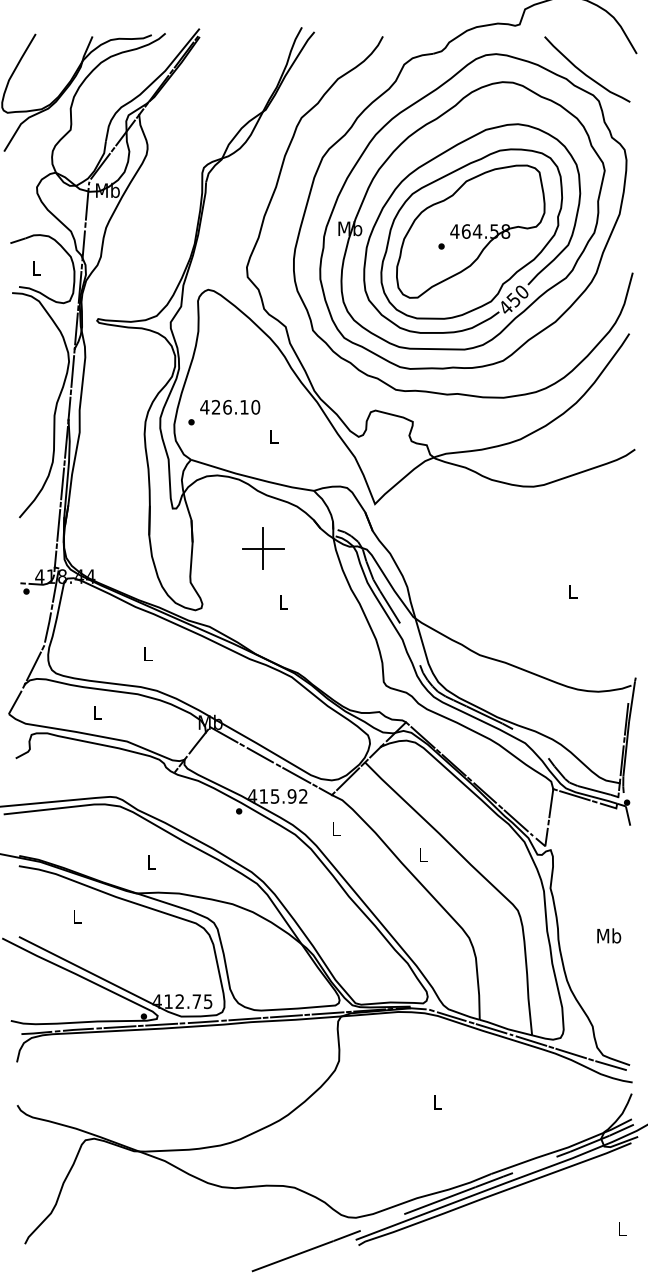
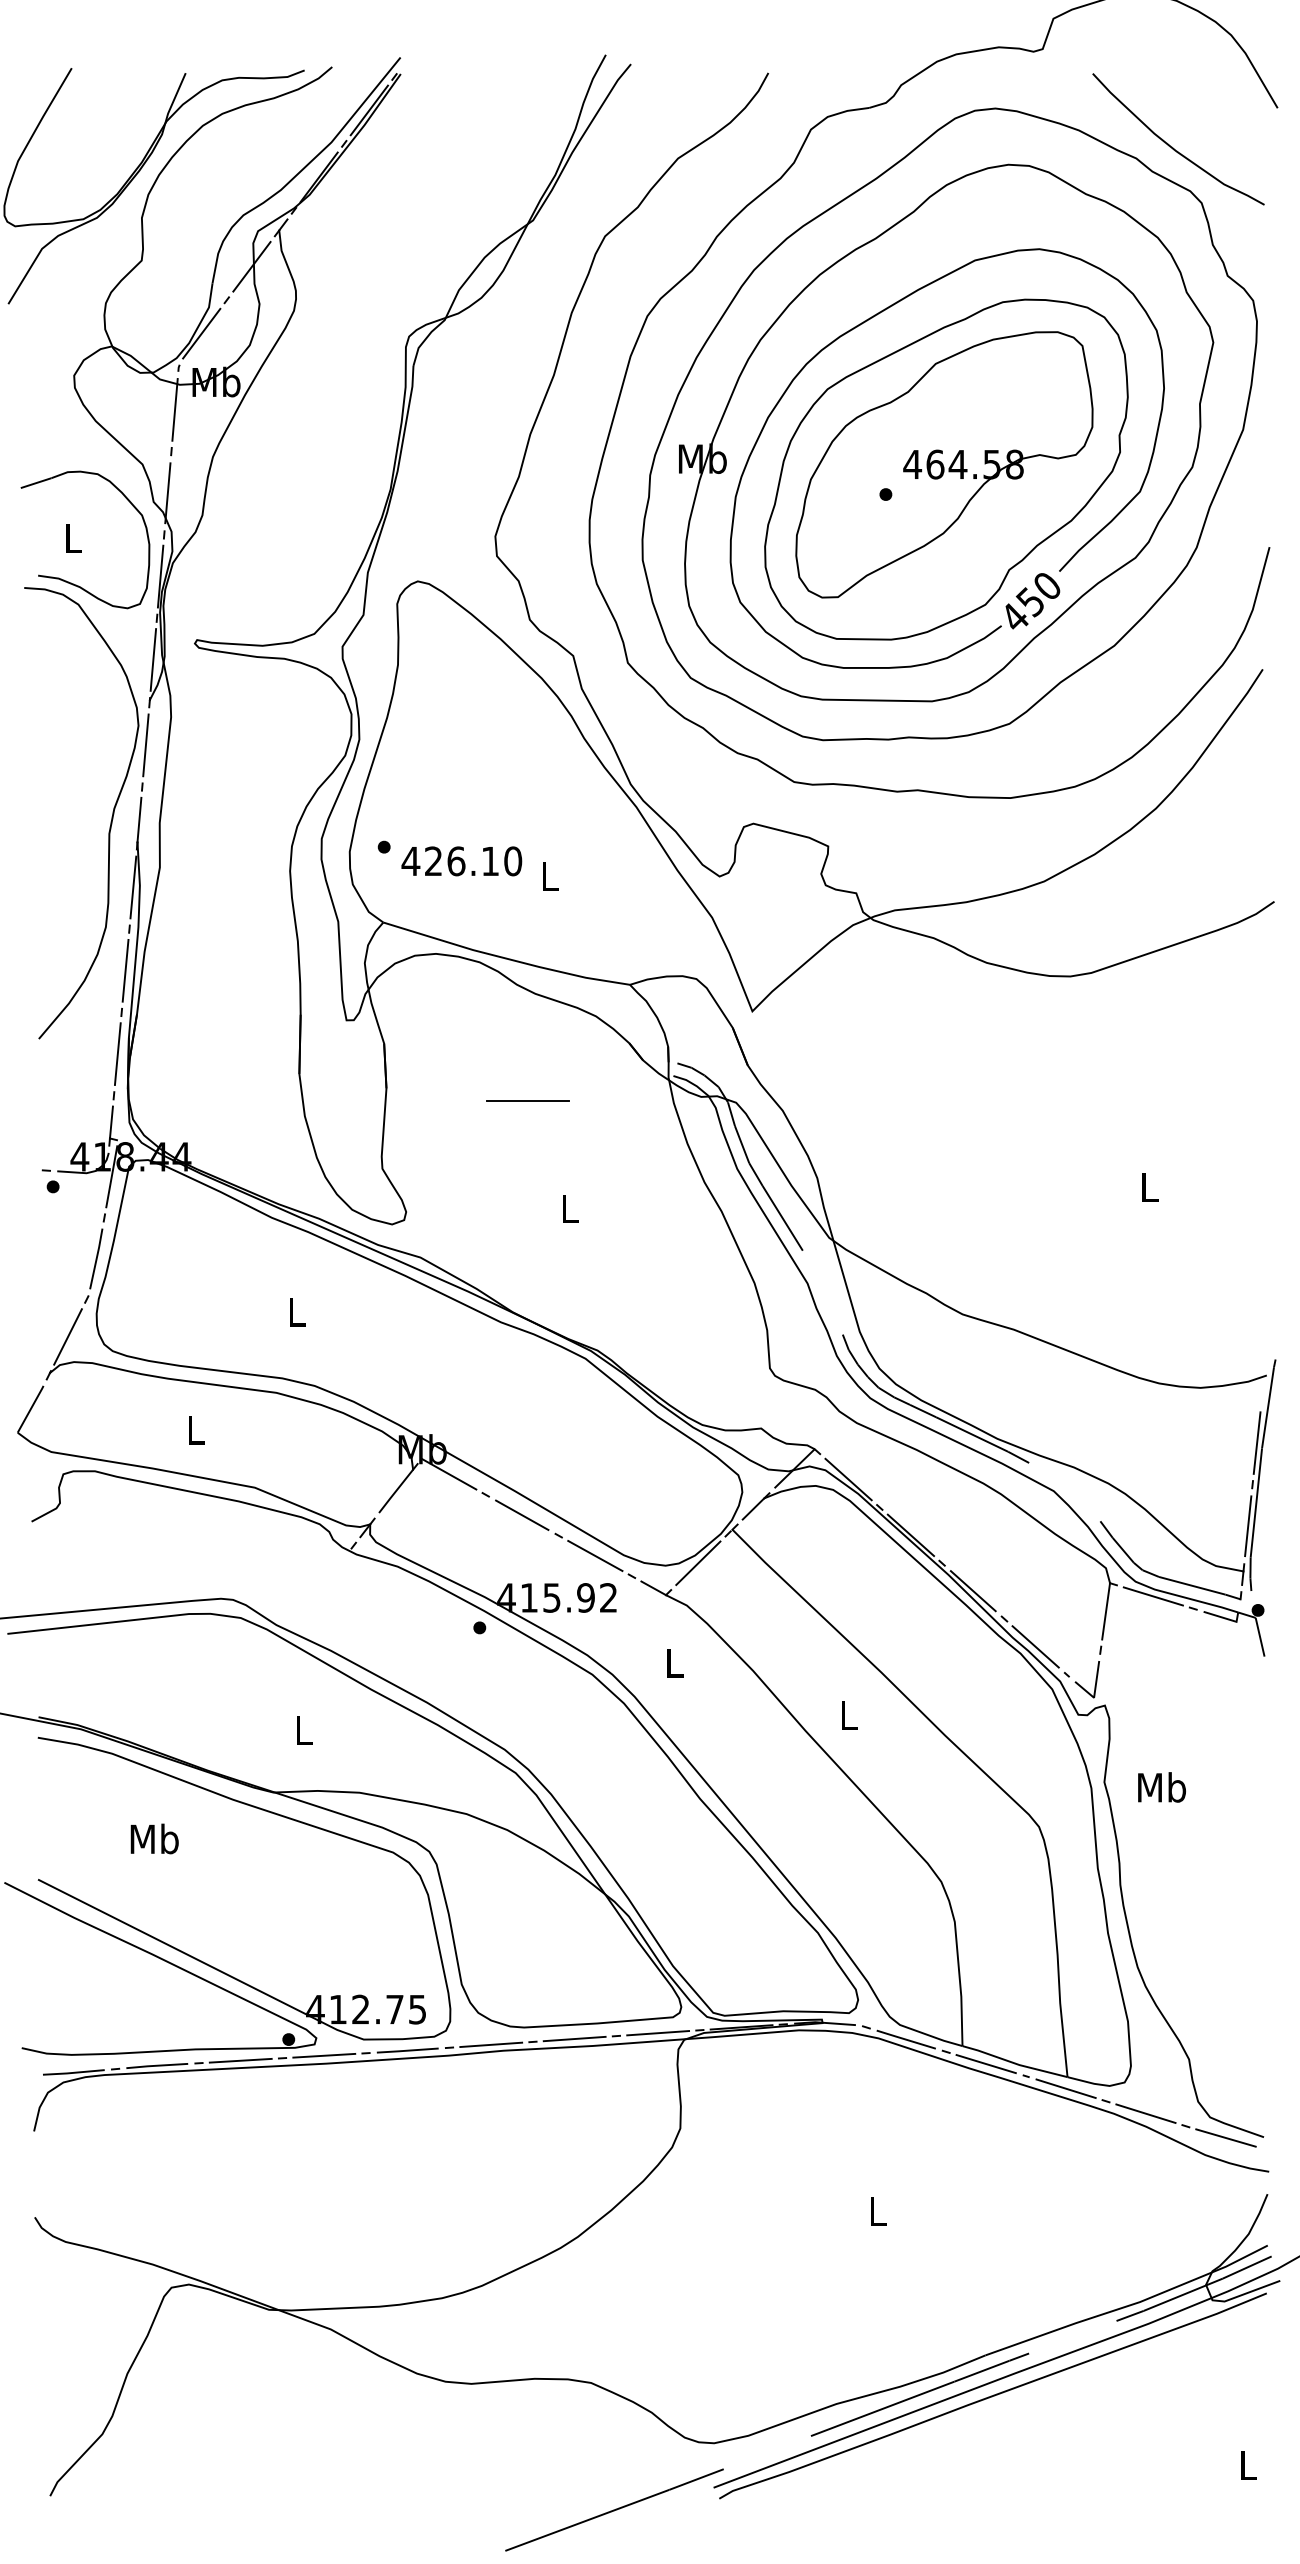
text: (230, 407) -> (462, 861), moved
line: (263, 548) -> (528, 1100), removed
text: (77, 916) -> (155, 1838), L -> Mb
text: (609, 935) -> (1162, 1786), moved

